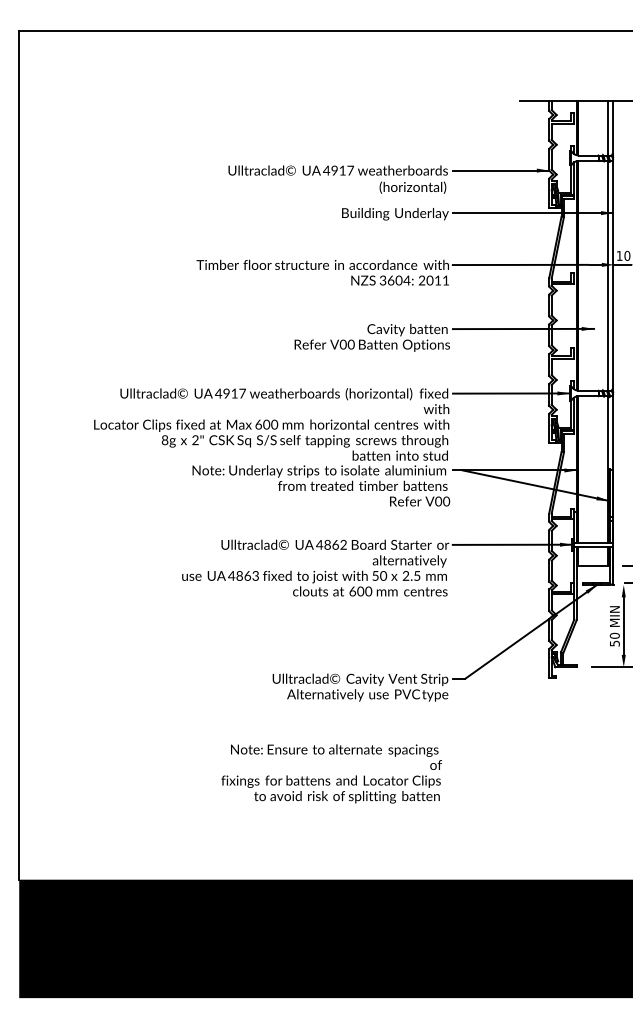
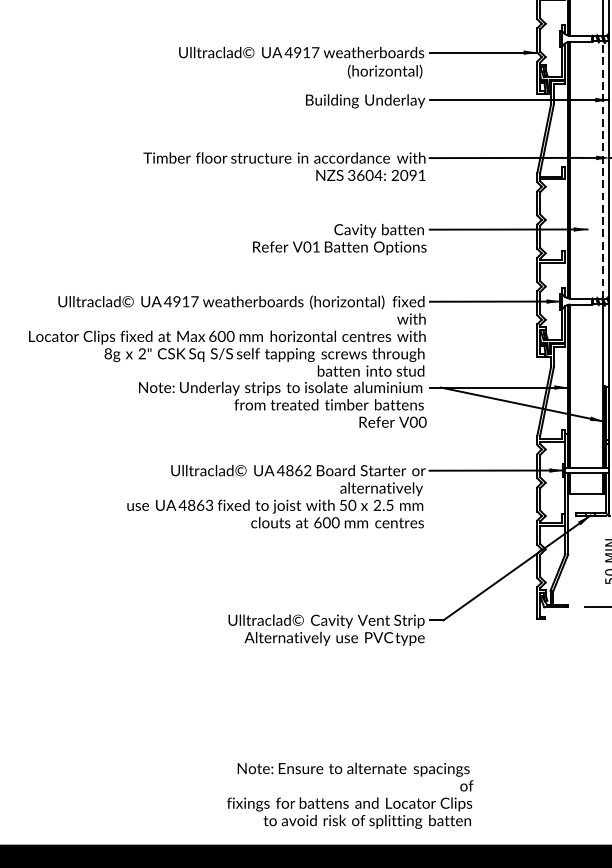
line: (608, 275) -> (603, 169), solid -> dashed
text: (437, 280) -> (412, 175), 2011 -> 2091
text: (350, 344) -> (315, 246), V00 -> V01
text: (331, 773) -> (350, 795), moved

